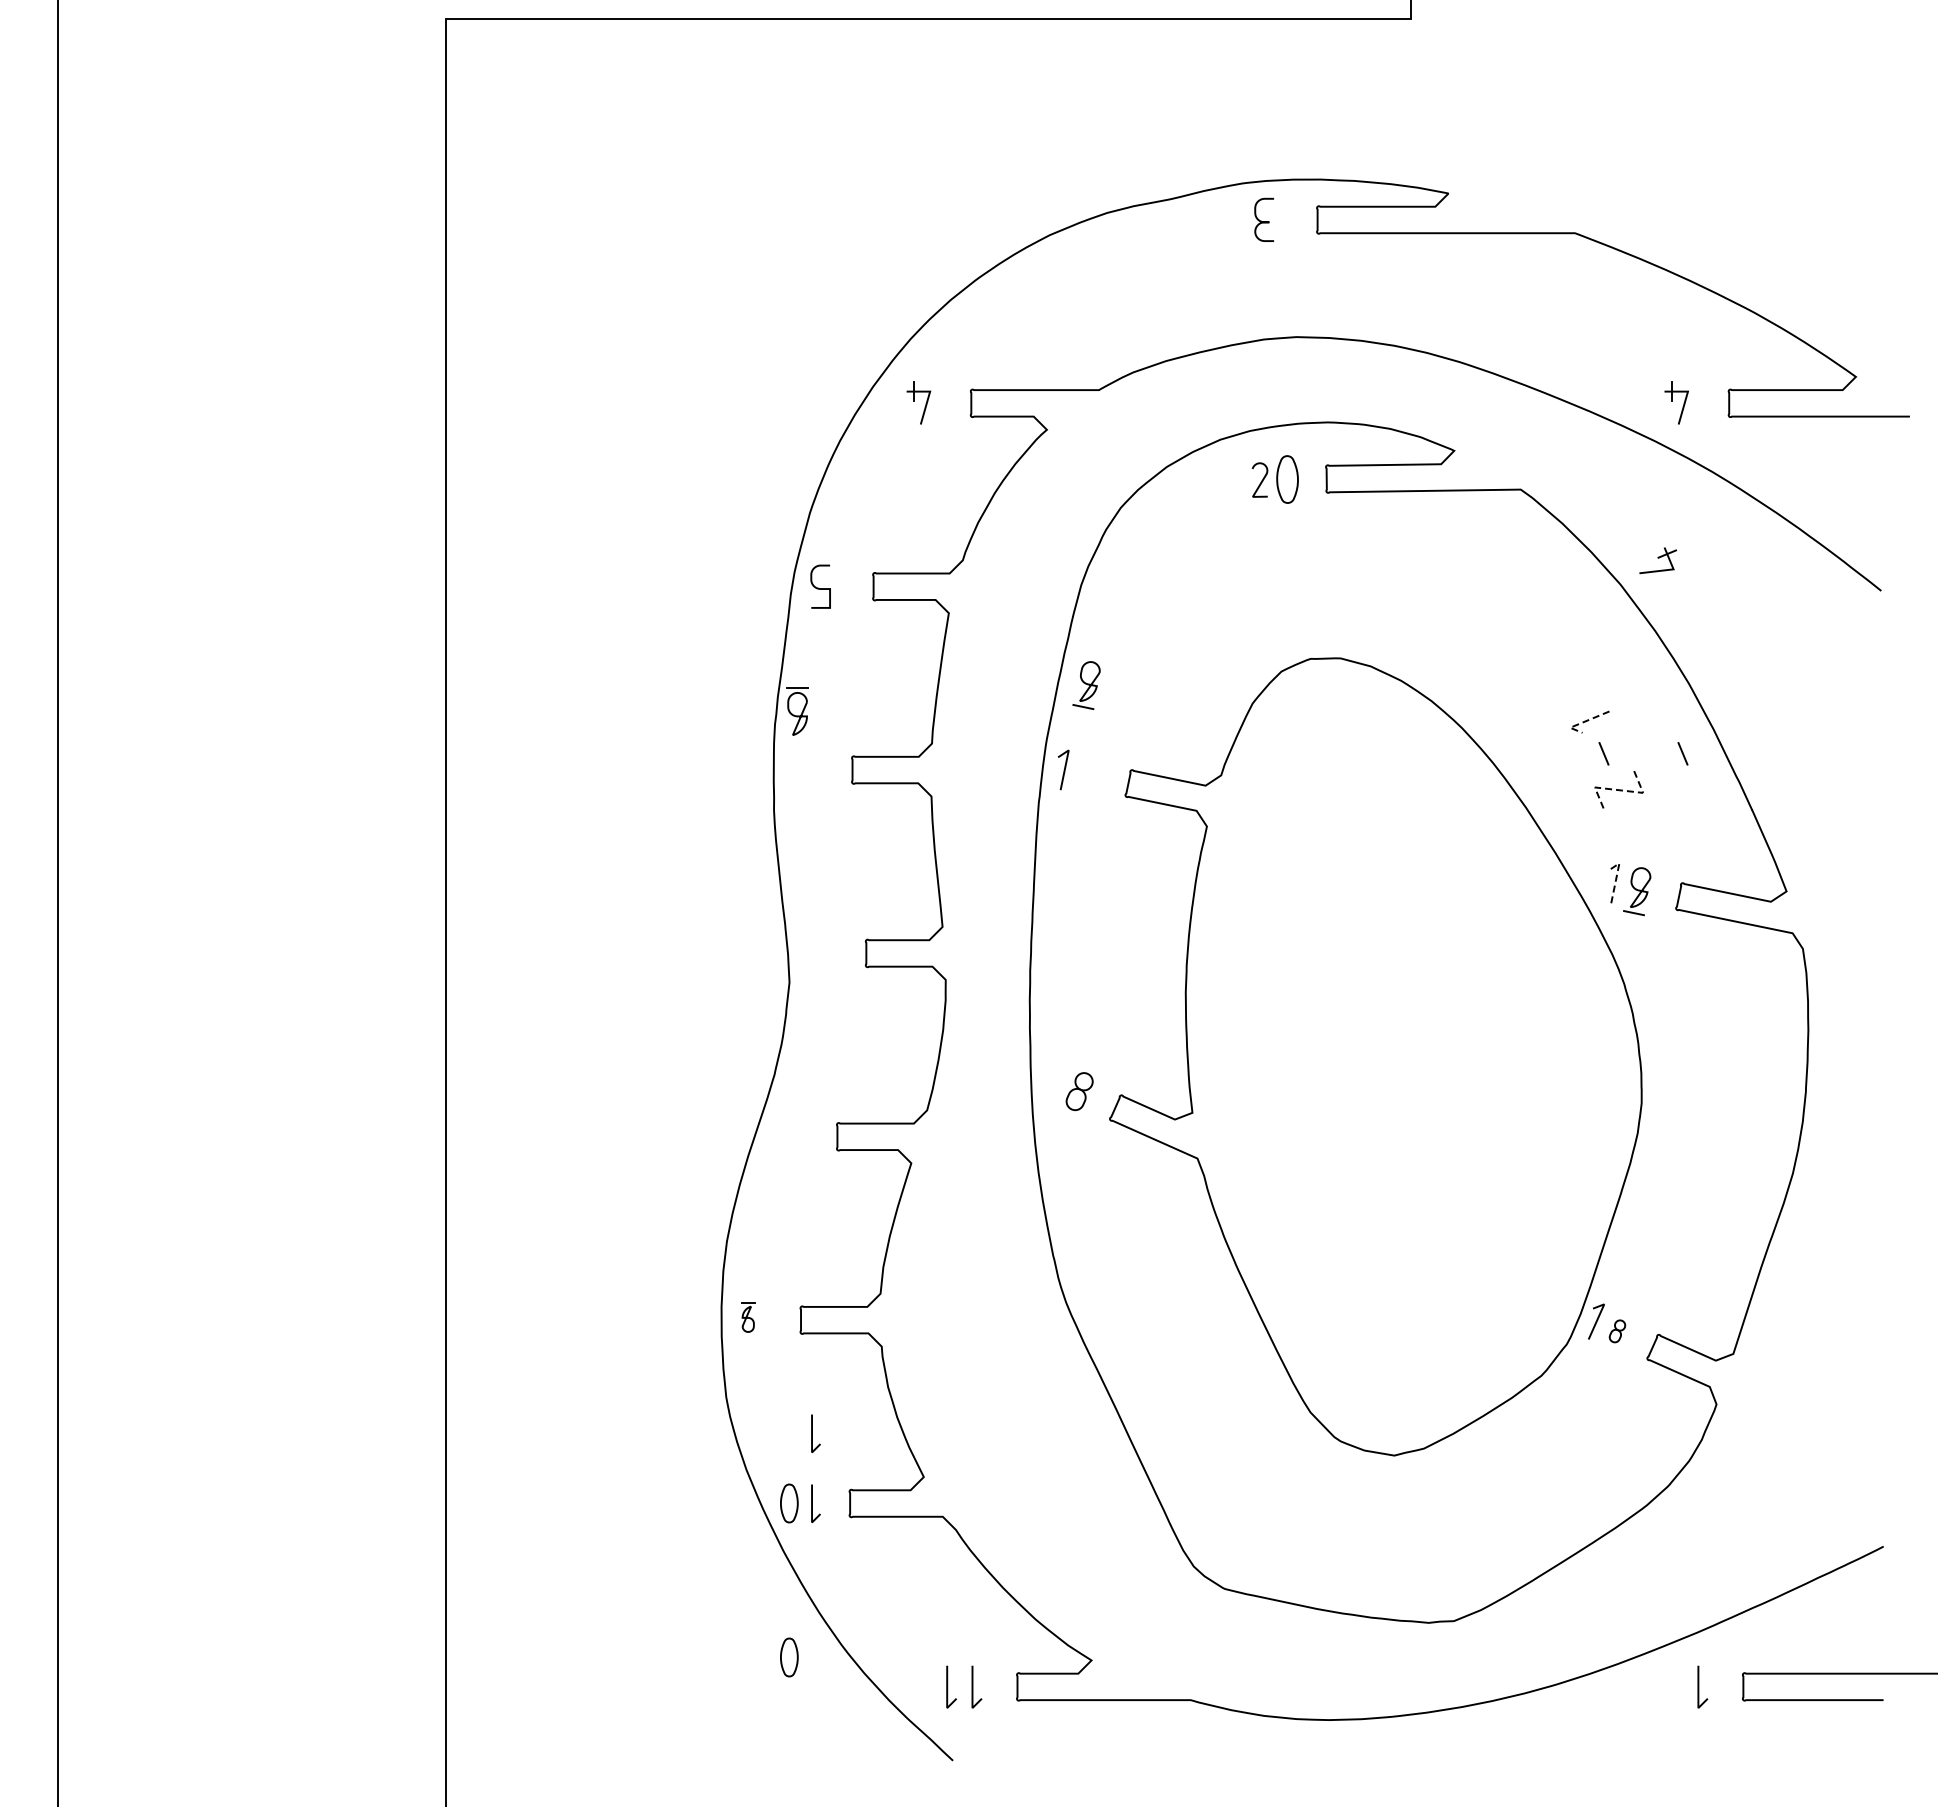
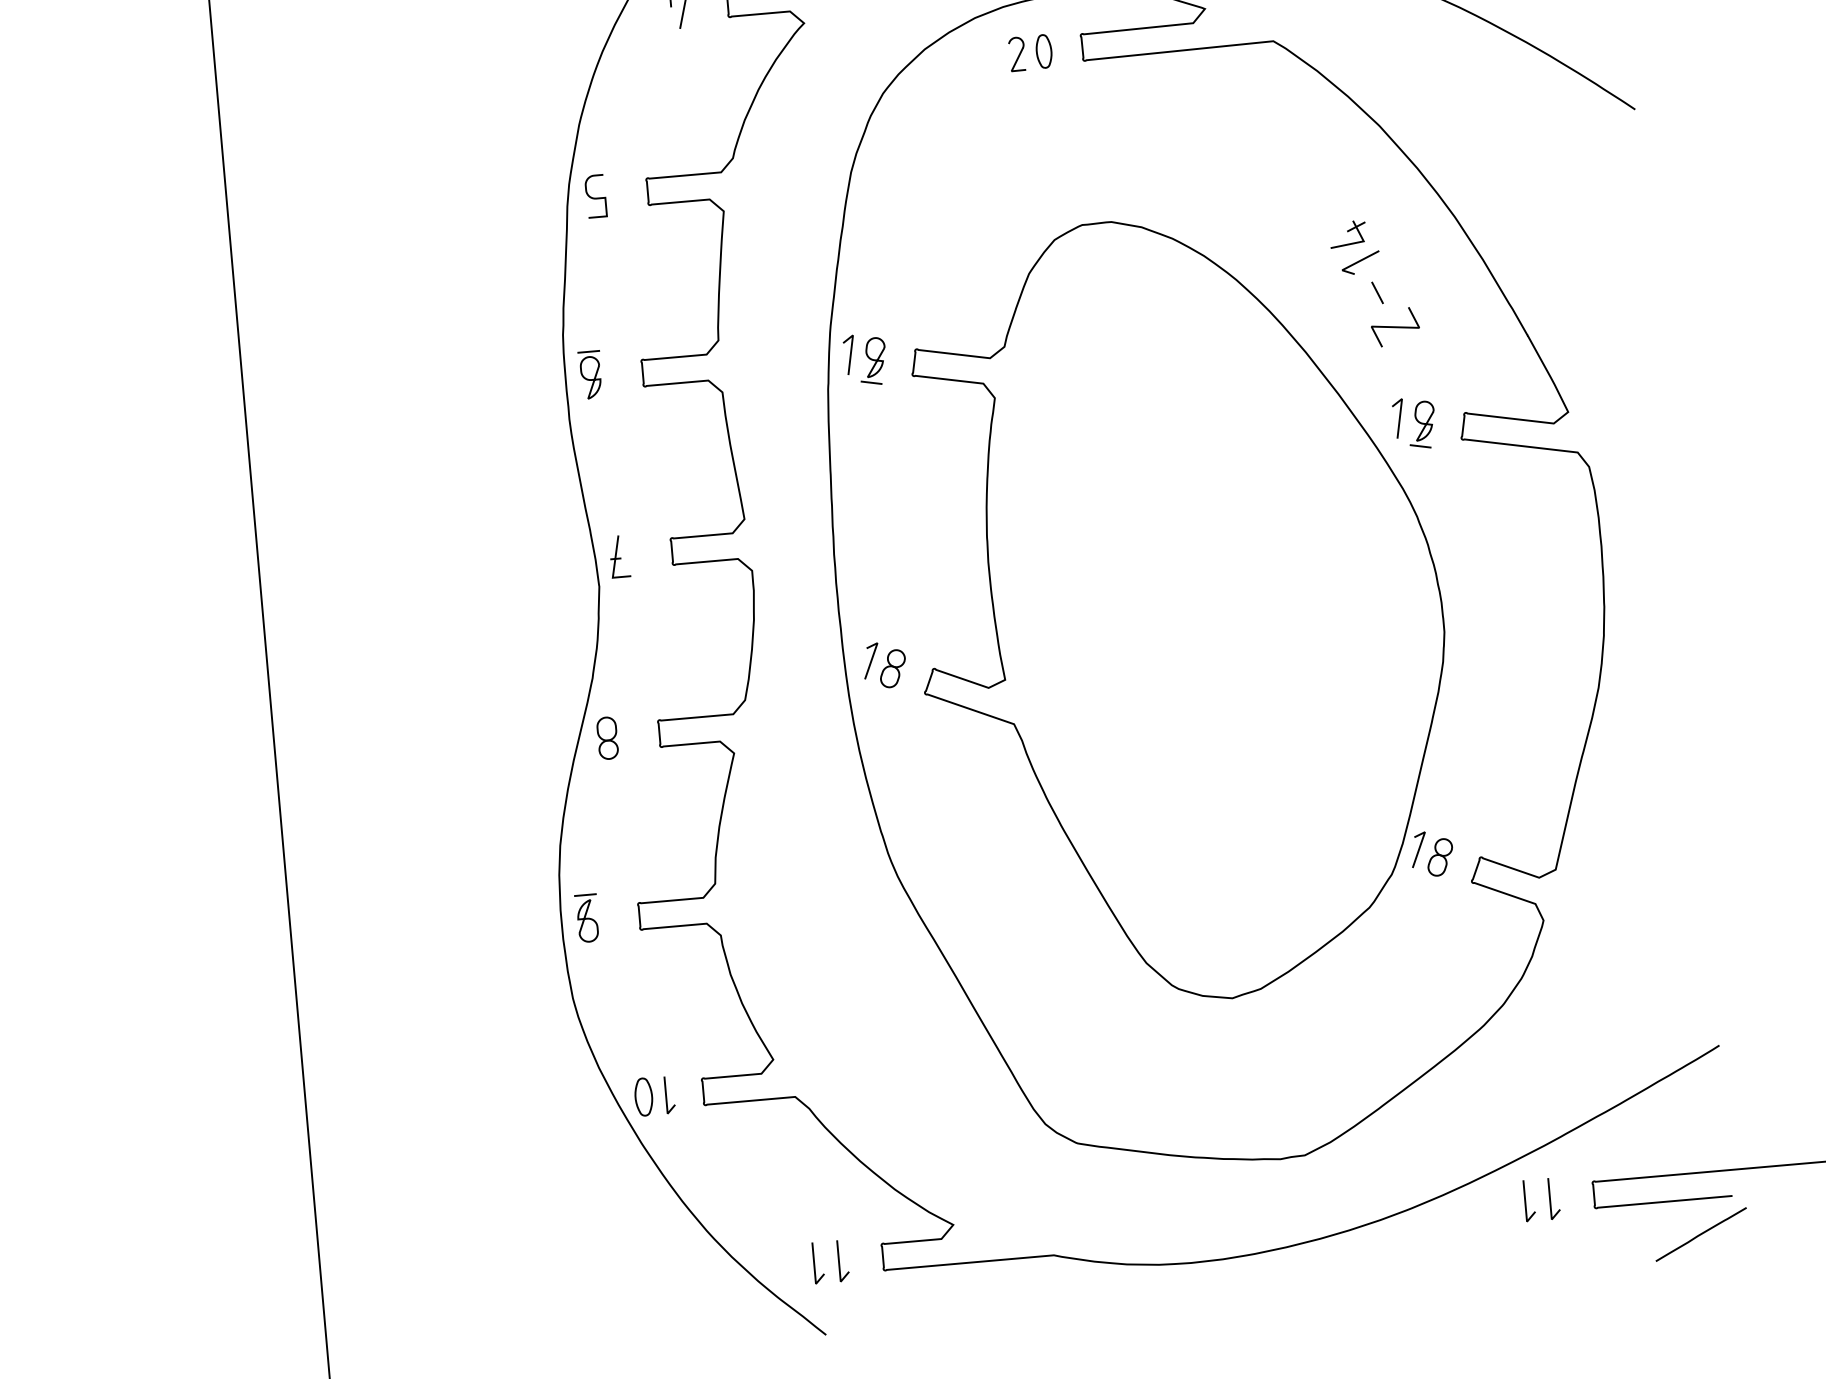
part: (1287, 479) -> (1044, 51), size x0.71
part: (1657, 560) -> (1347, 234), moved
part: (1086, 685) -> (872, 361), moved
part: (797, 711) -> (590, 375), moved
line: (1582, 722) -> (1353, 264), dashed -> solid
line: (1682, 753) -> (1454, 285), removed
line: (1618, 790) -> (1394, 327), dashed -> solid
line: (1616, 876) -> (1400, 412), dashed -> solid
part: (812, 953) -> (619, 556), added
line: (1057, 1081) -> (870, 660), added
part: (784, 1136) -> (607, 738), added
part: (748, 1317) -> (587, 918), size x1.67
part: (1617, 1331) -> (1440, 857), size x1.67
line: (812, 1433) -> (660, 1026), removed
part: (789, 1657) -> (657, 1247), removed
line: (1673, 1686) -> (1525, 1200), added
line: (1848, 1736) -> (1701, 1234), added

